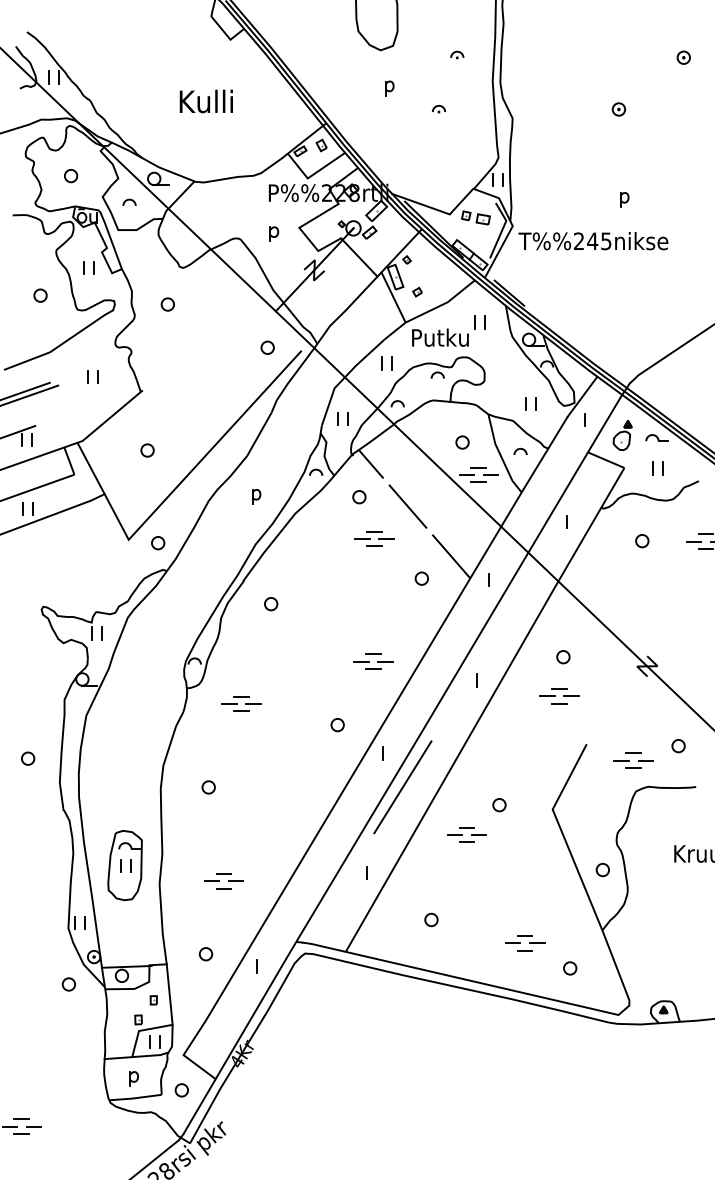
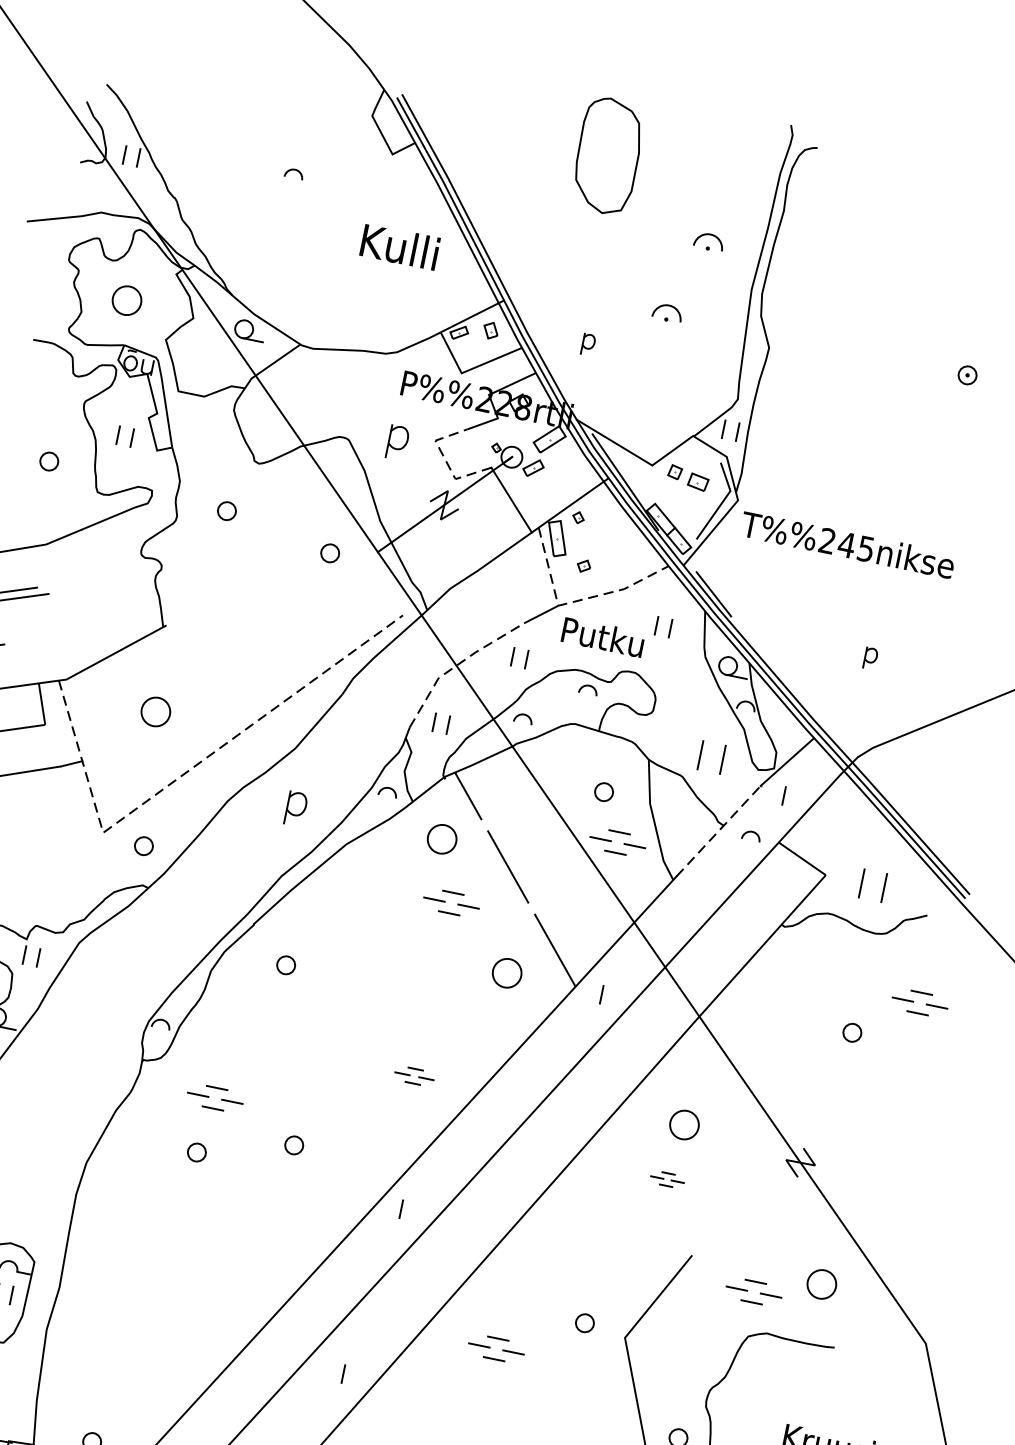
part: (457, 54) -> (709, 241), size x1.6
part: (389, 88) -> (588, 344), moved
text: (205, 101) -> (398, 246), moved
part: (438, 109) -> (666, 313), size x1.6
part: (618, 109) -> (966, 375), moved
part: (71, 176) -> (127, 301), size x1.6
part: (624, 199) -> (870, 657), moved
part: (129, 201) -> (294, 172), moved
part: (274, 233) -> (398, 441), size x1.6
line: (309, 240) -> (446, 461), solid -> dashed
line: (417, 316) -> (576, 600), solid -> dashed
part: (267, 347) -> (329, 552), moved
part: (92, 376) -> (99, 591), removed
line: (345, 376) -> (457, 664), solid -> dashed
part: (530, 403) -> (711, 756), size x1.6
part: (622, 435) -> (832, 828), removed
part: (656, 437) -> (880, 841), removed
part: (147, 450) -> (155, 711), size x1.6
part: (520, 451) -> (751, 835), moved
line: (546, 452) -> (720, 830), solid -> dashed
part: (657, 468) -> (872, 885), size x1.6
line: (177, 486) -> (187, 771), solid -> dashed
part: (256, 496) -> (296, 808), size x1.6
part: (359, 497) -> (442, 839), size x1.6
line: (566, 521) -> (728, 934), removed
part: (642, 541) -> (852, 1033), moved
part: (421, 578) -> (506, 972), size x1.6
part: (563, 657) -> (684, 1125), size x1.6
part: (373, 661) -> (414, 1076), size x0.7
line: (476, 680) -> (554, 1133), removed
part: (559, 696) -> (667, 1179), size x0.6
part: (337, 725) -> (293, 1145), moved
part: (678, 746) -> (821, 1285), size x1.6
part: (208, 787) -> (196, 1152), moved
line: (402, 787) -> (418, 1263), removed
part: (499, 805) -> (584, 1323), moved
part: (223, 881) -> (138, 1344), removed

